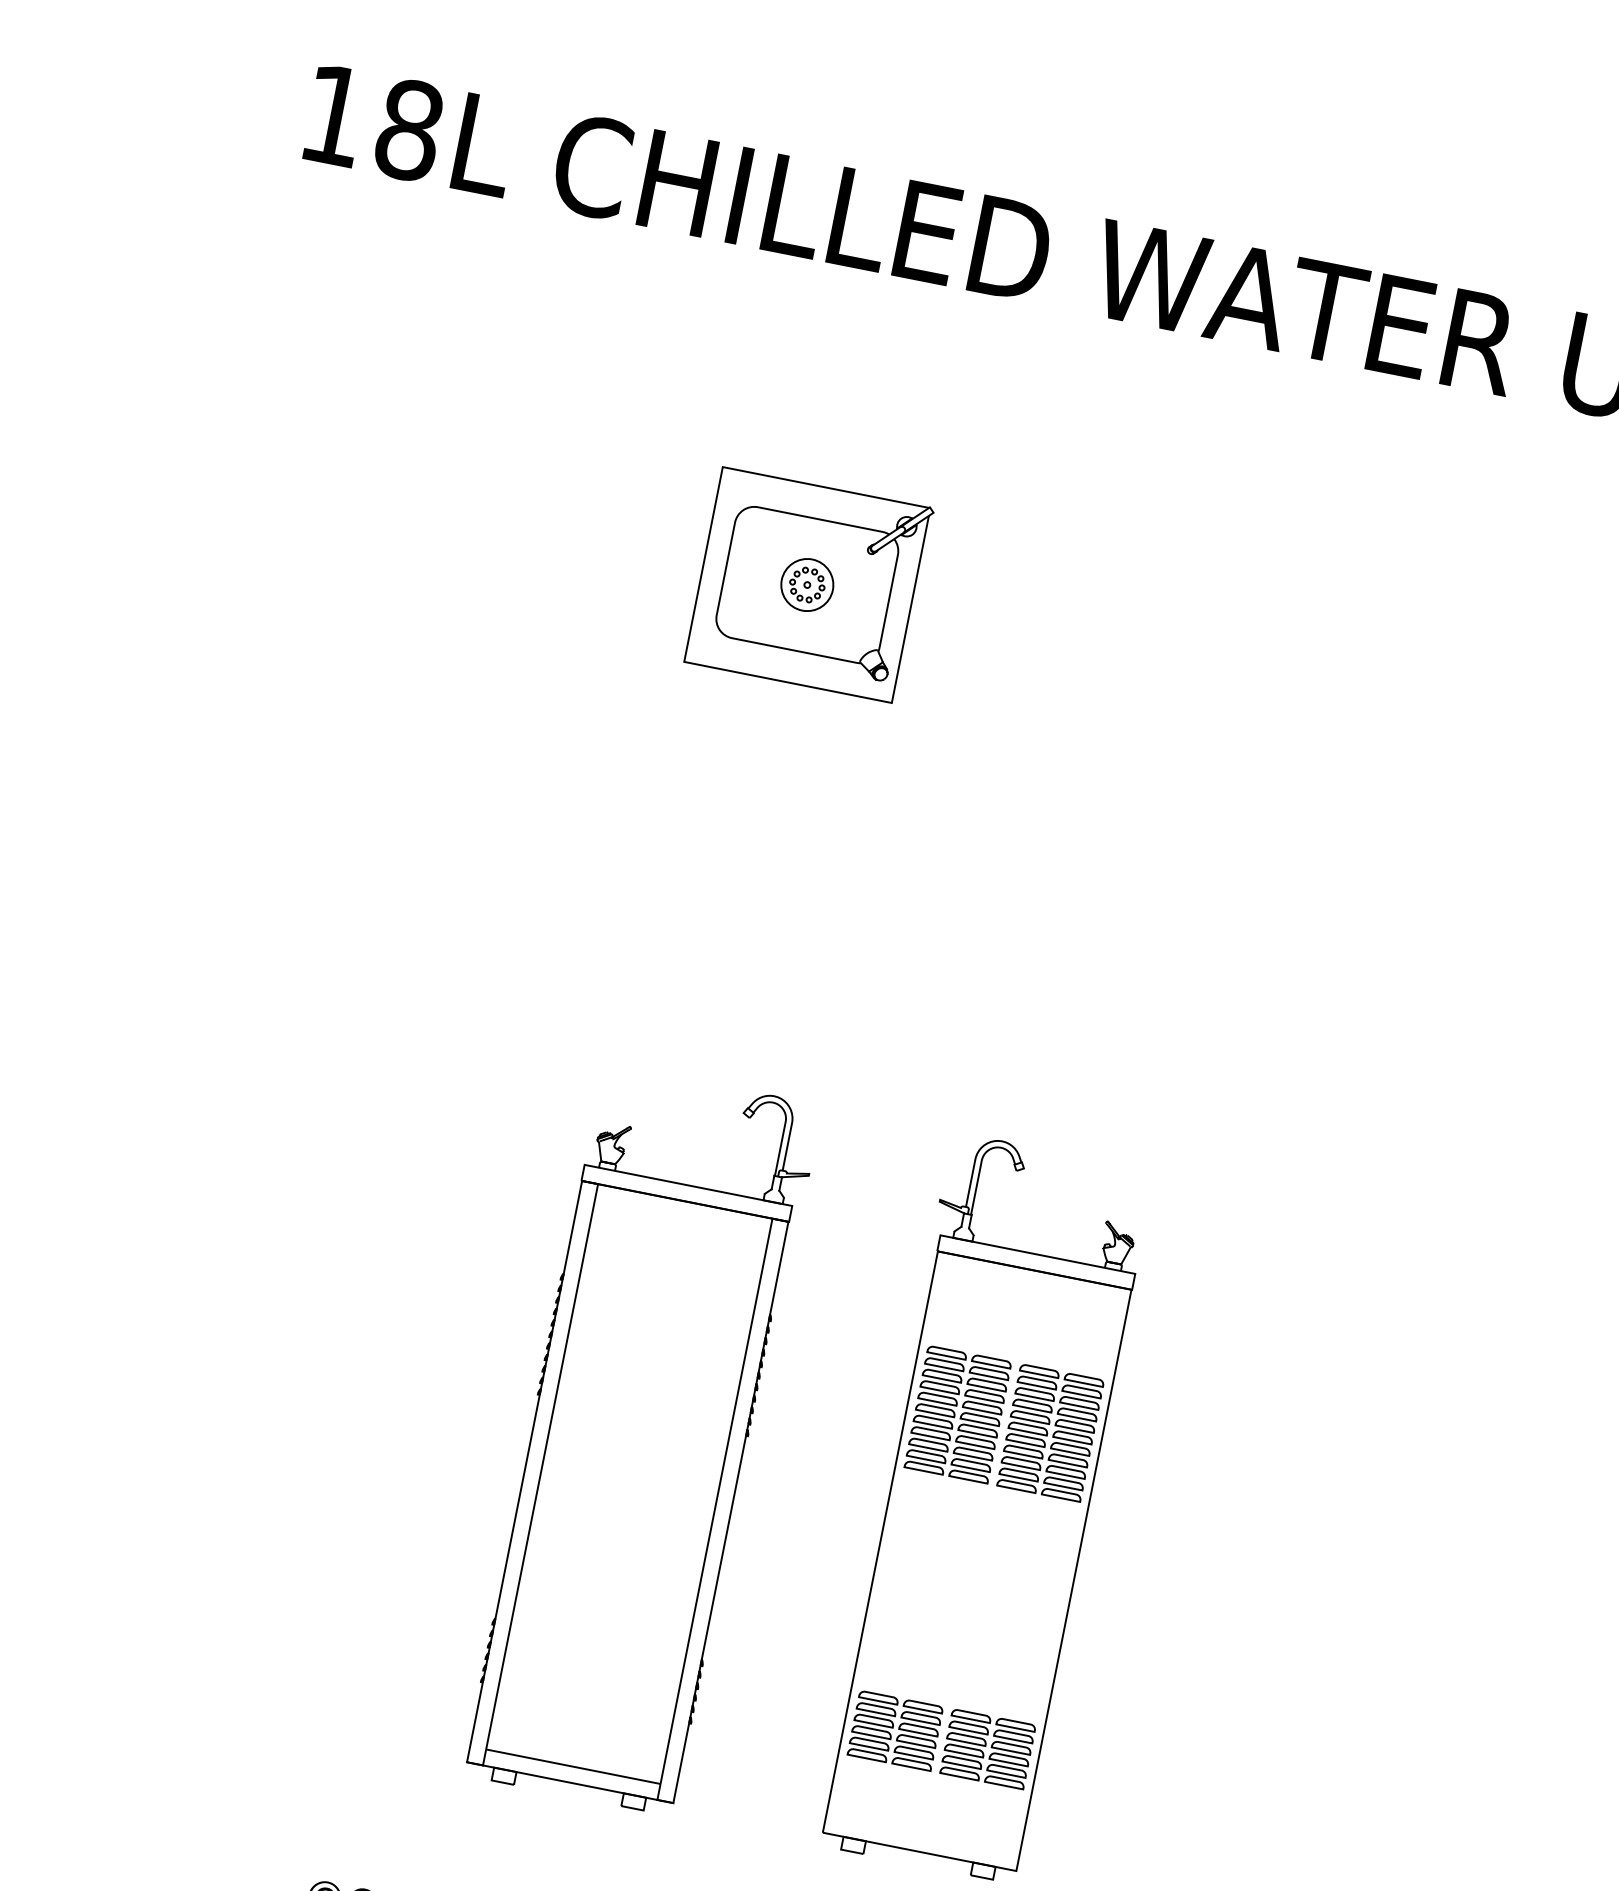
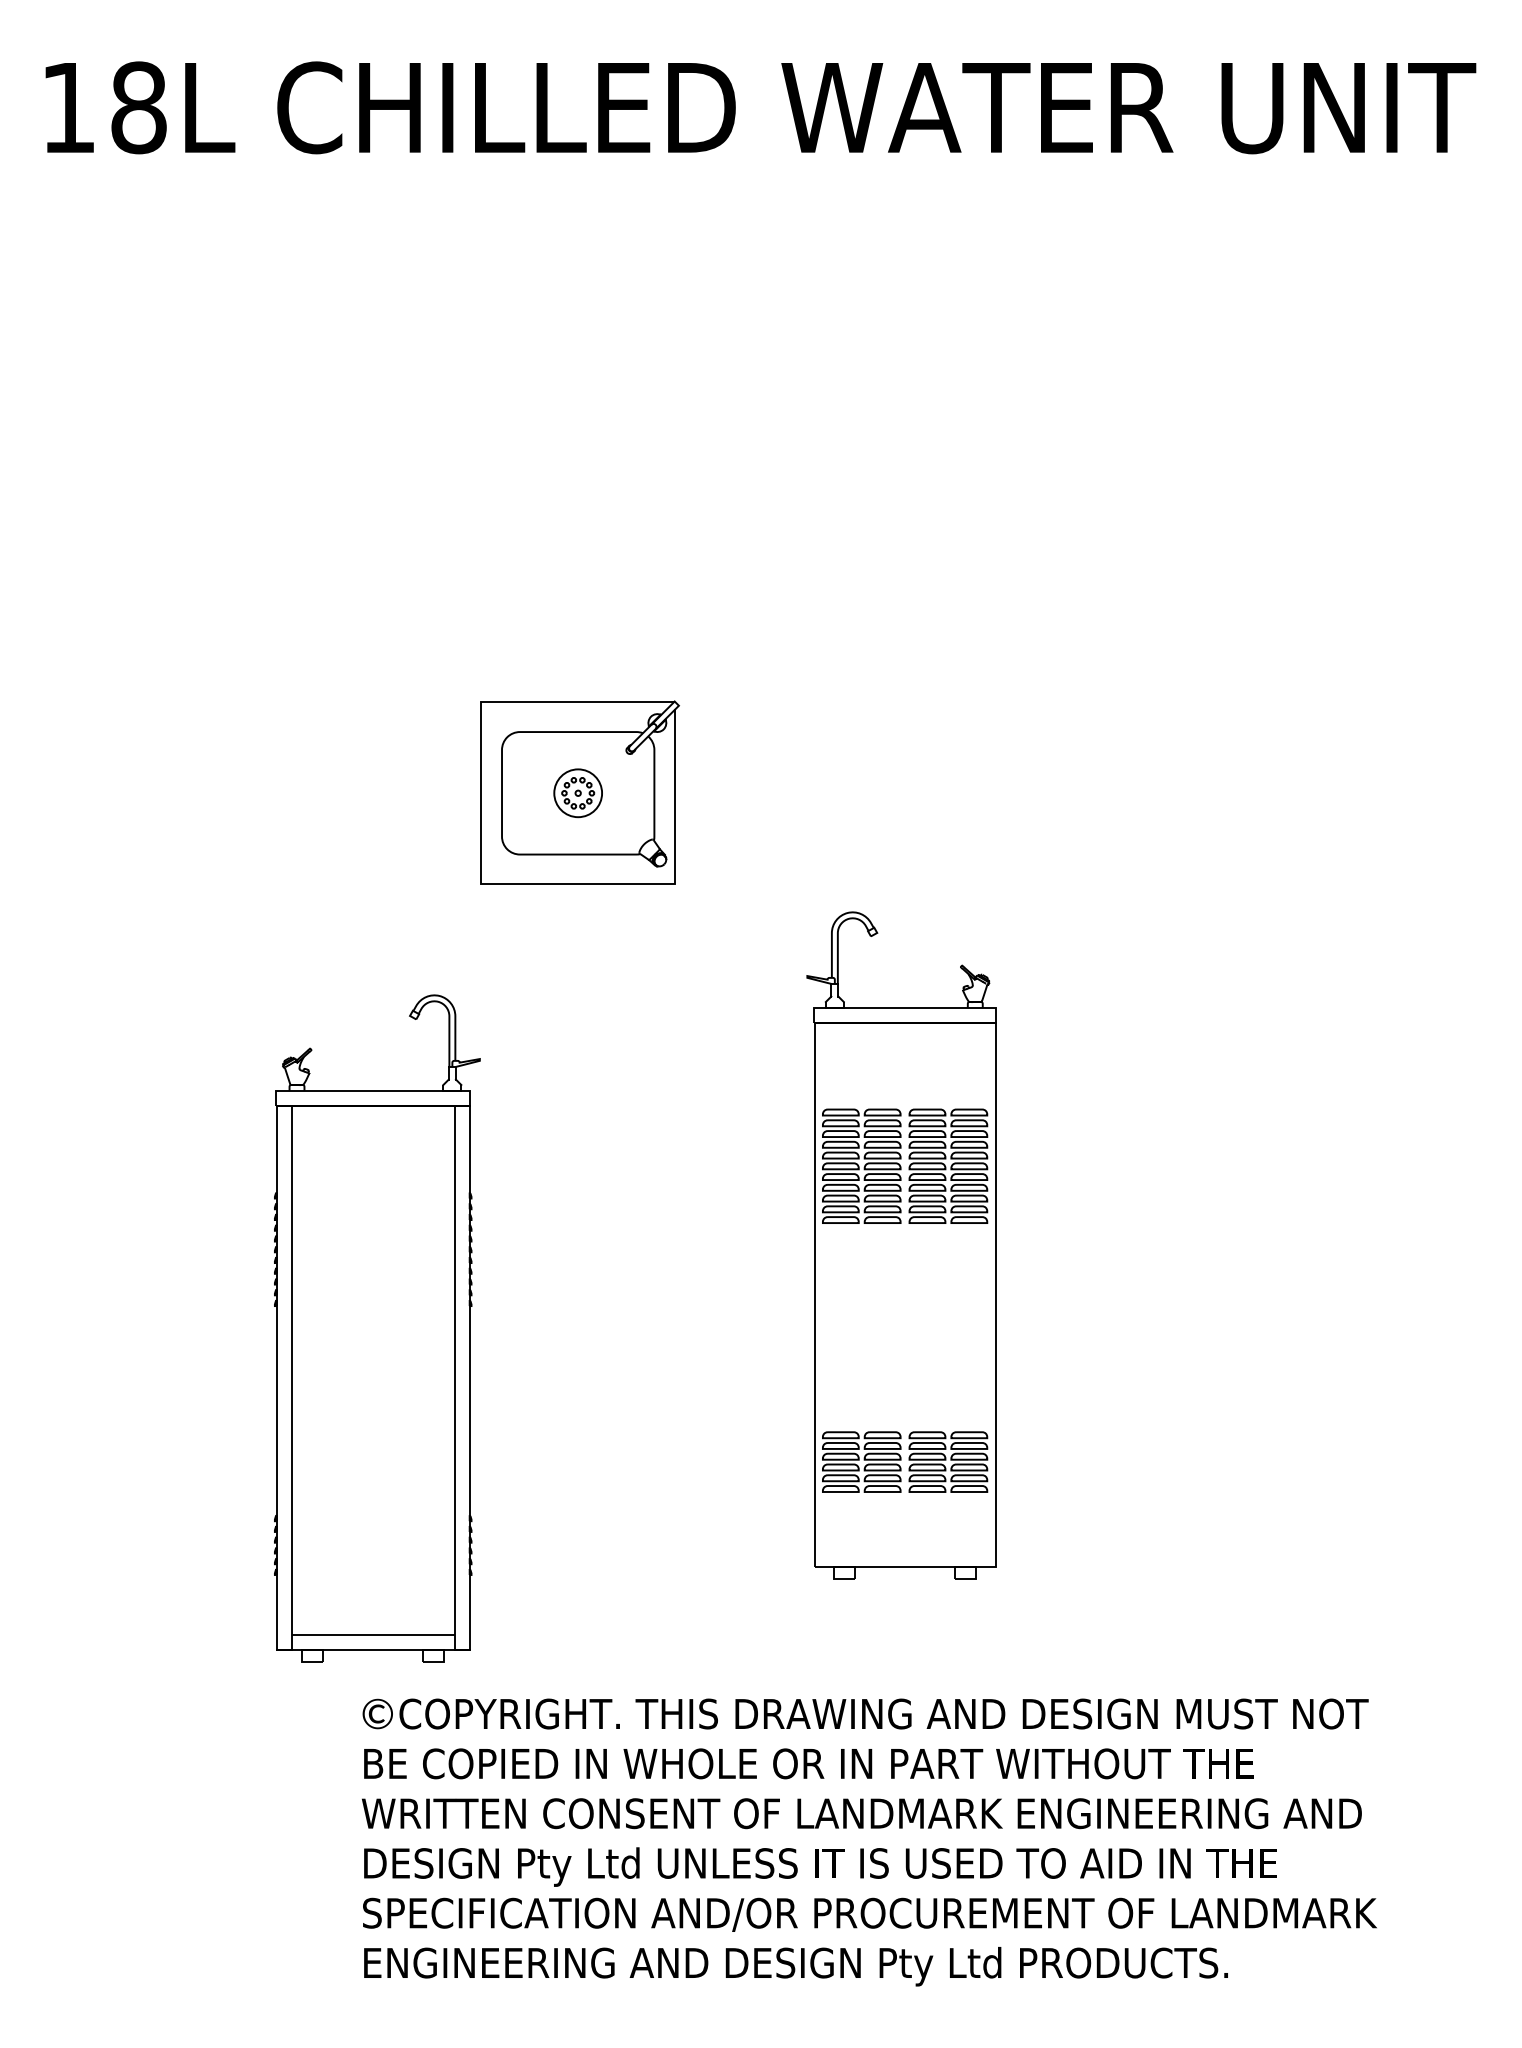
part: (808, 584) -> (579, 792), moved
part: (642, 1440) -> (377, 1328), moved

